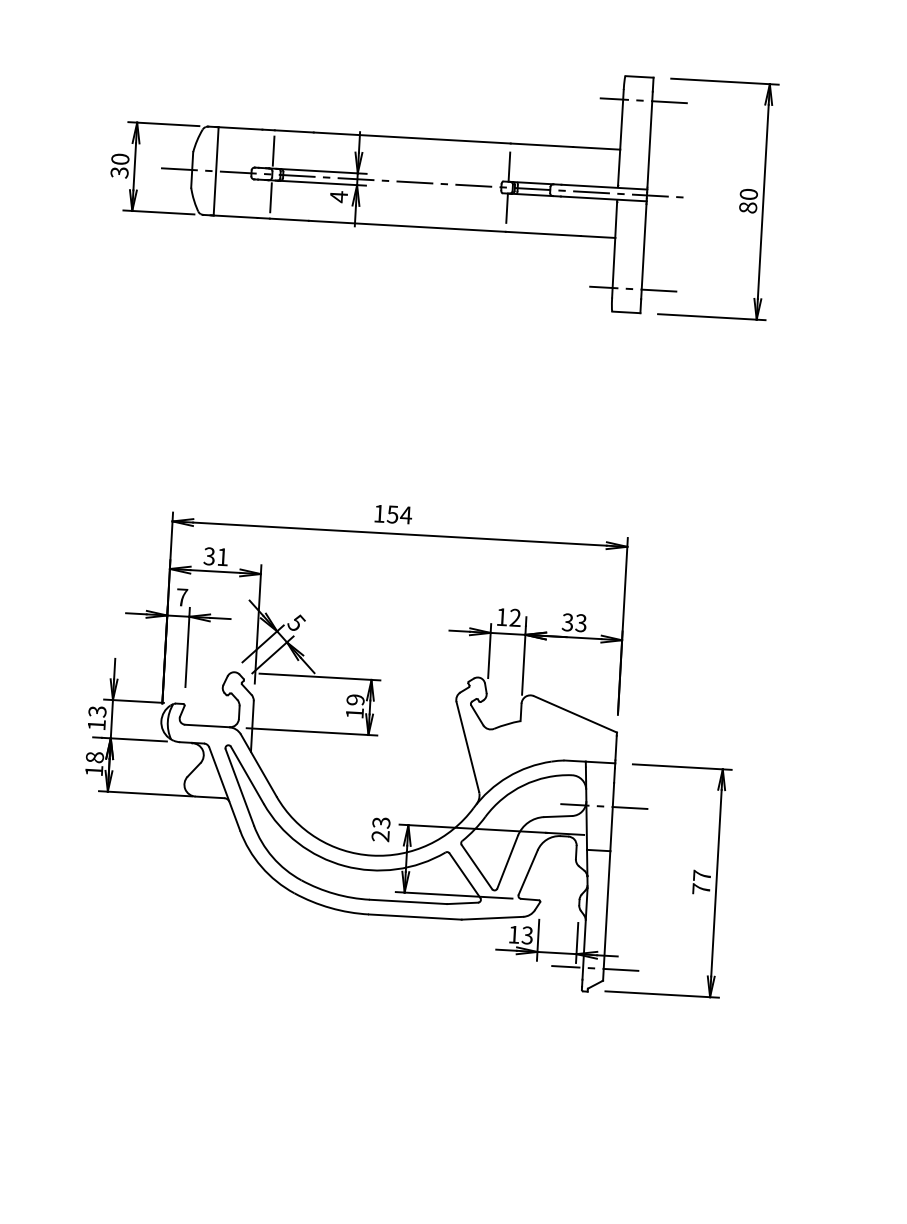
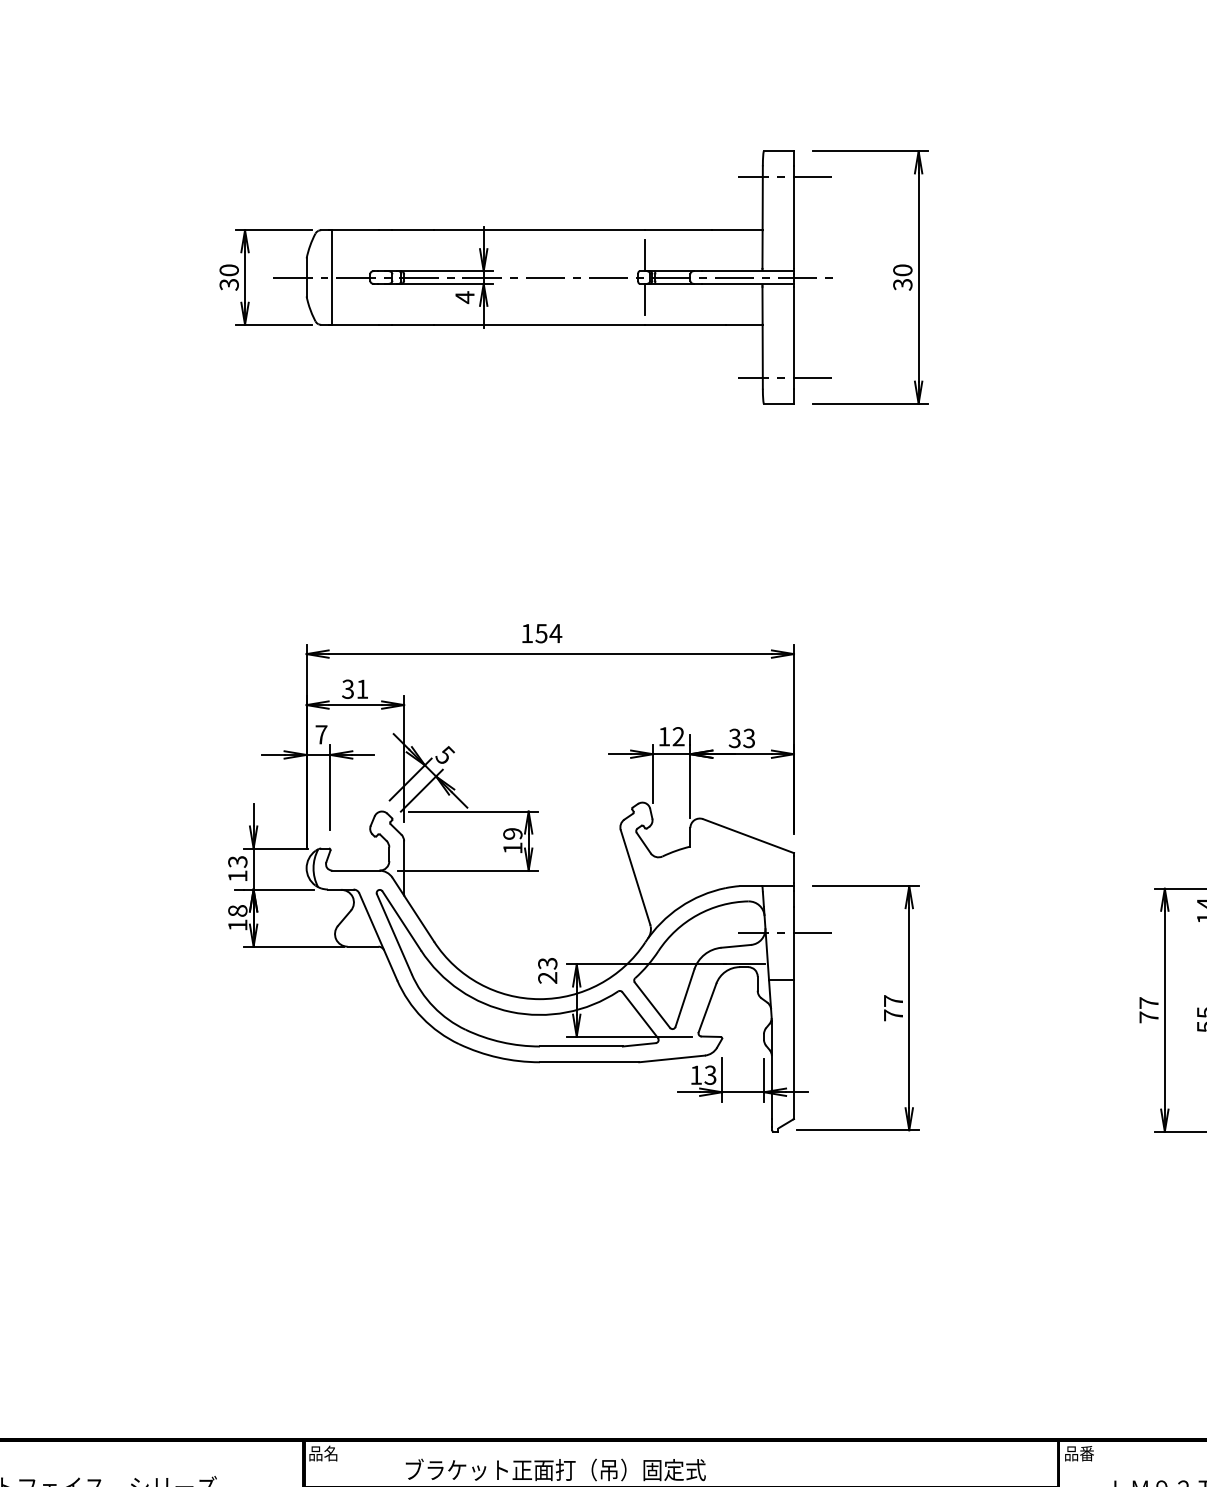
line: (273, 151) -> (392, 252), removed
line: (271, 197) -> (392, 302), removed
text: (747, 207) -> (902, 284), 80 -> 30
line: (594, 968) -> (784, 1106), removed

